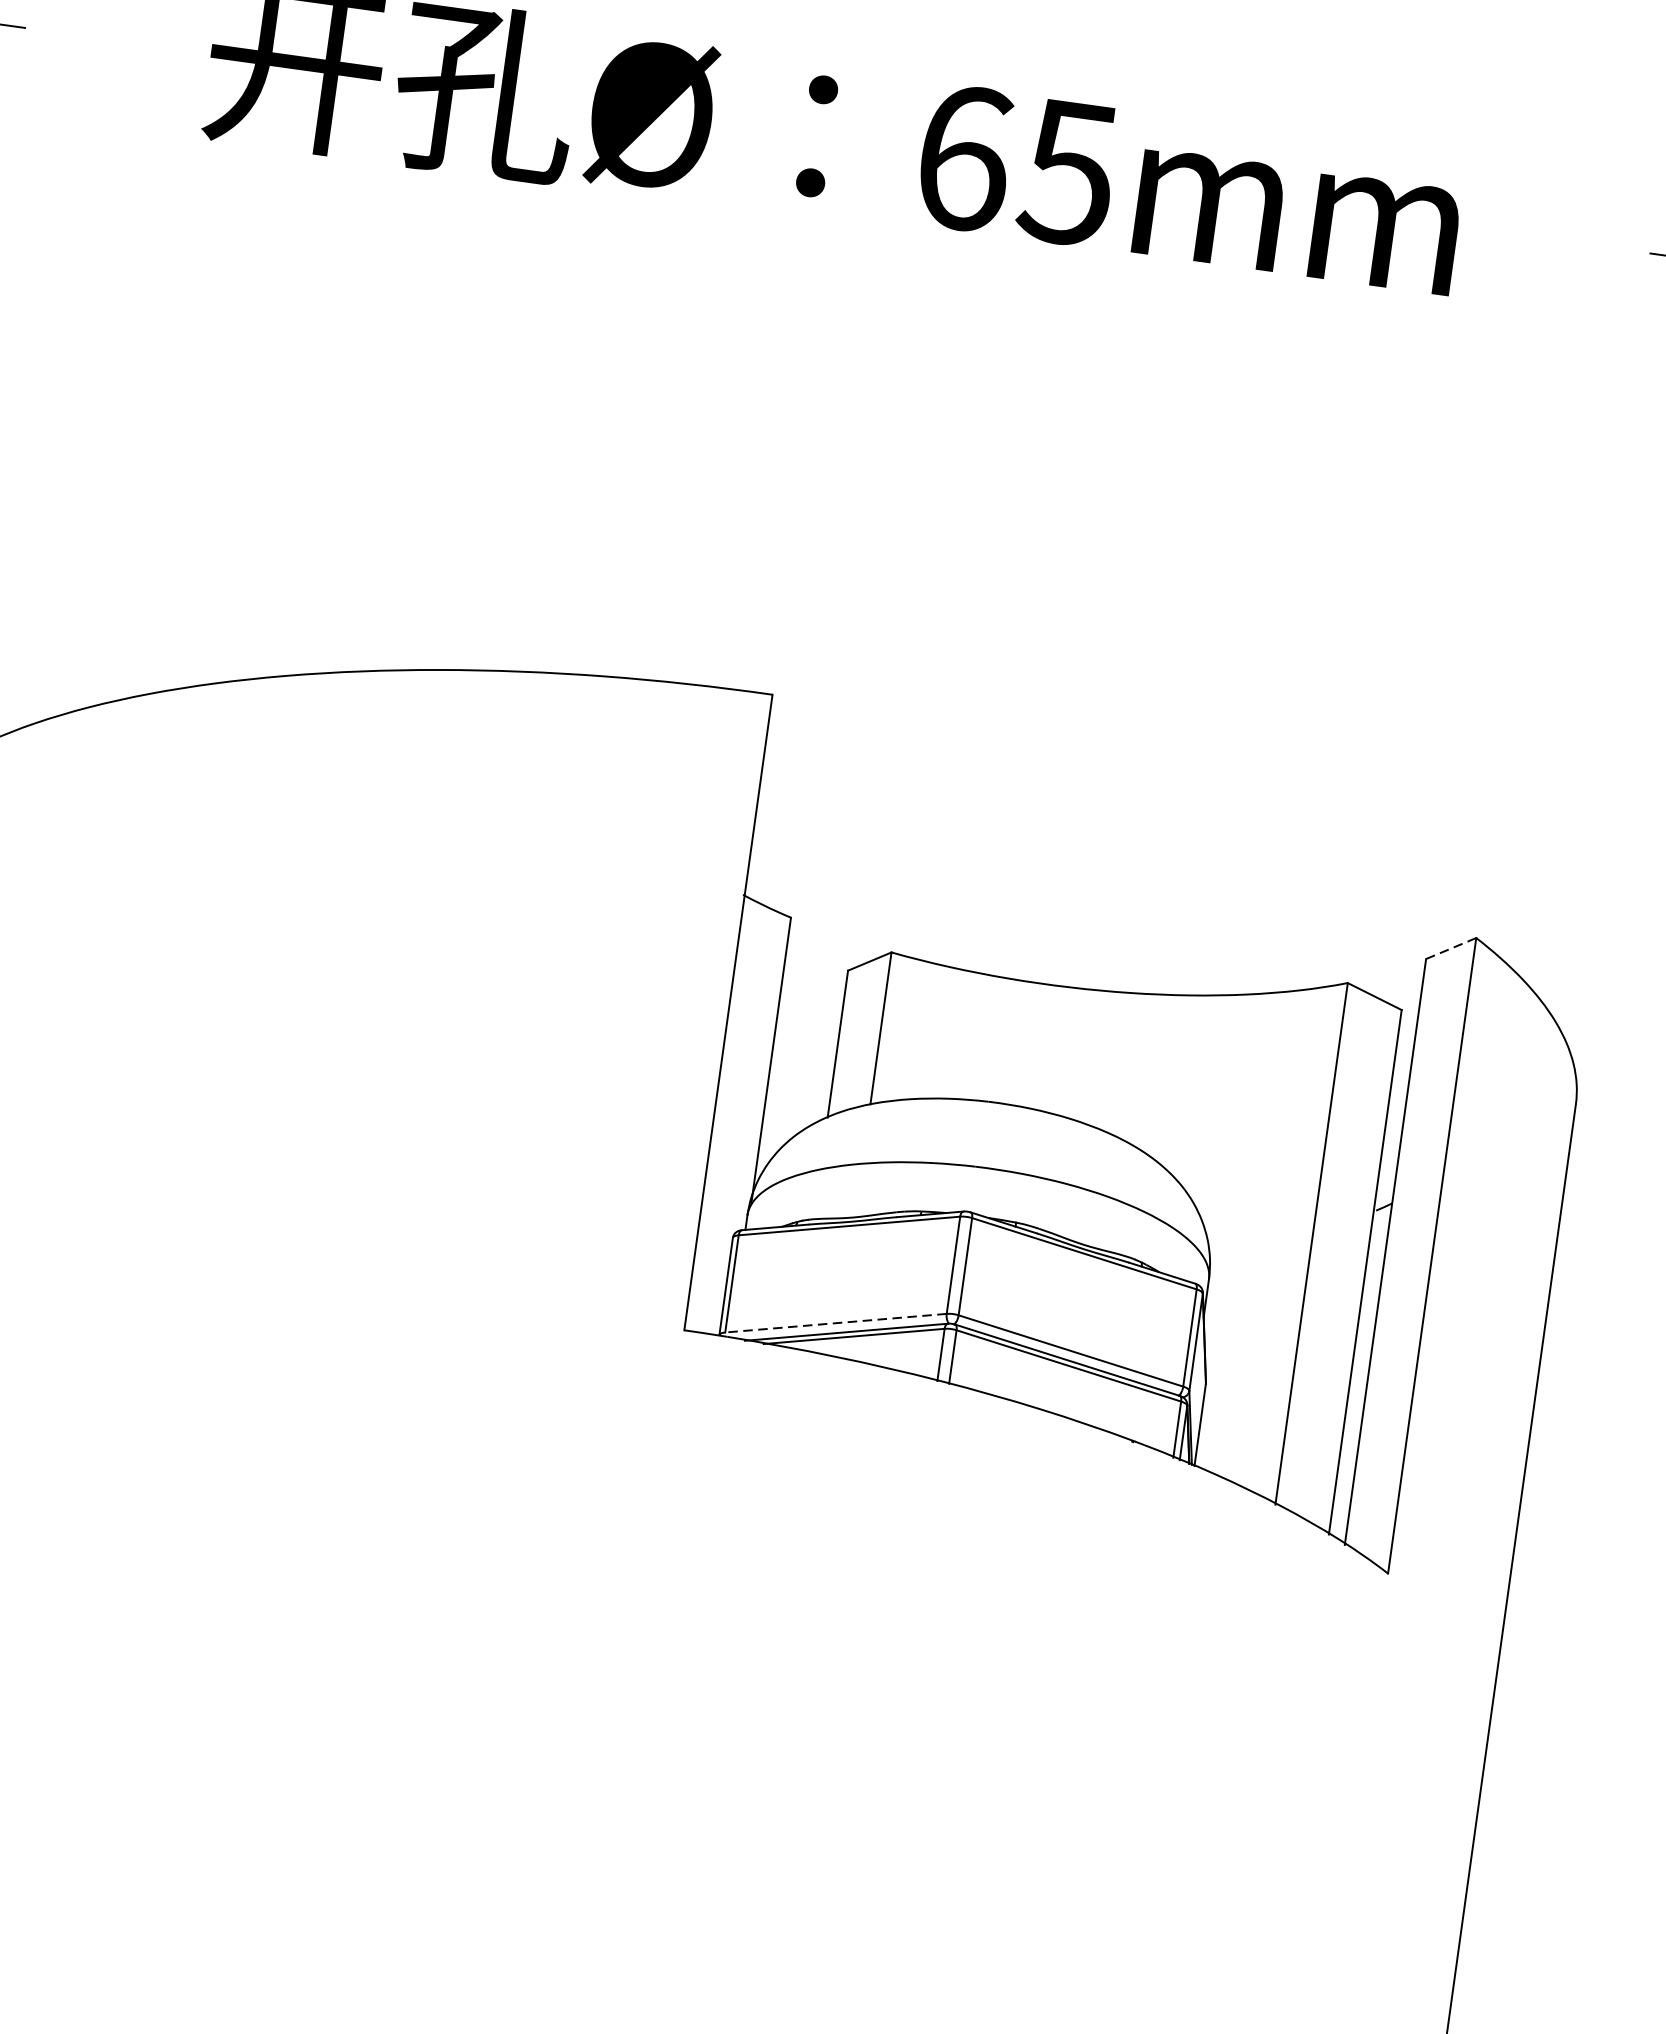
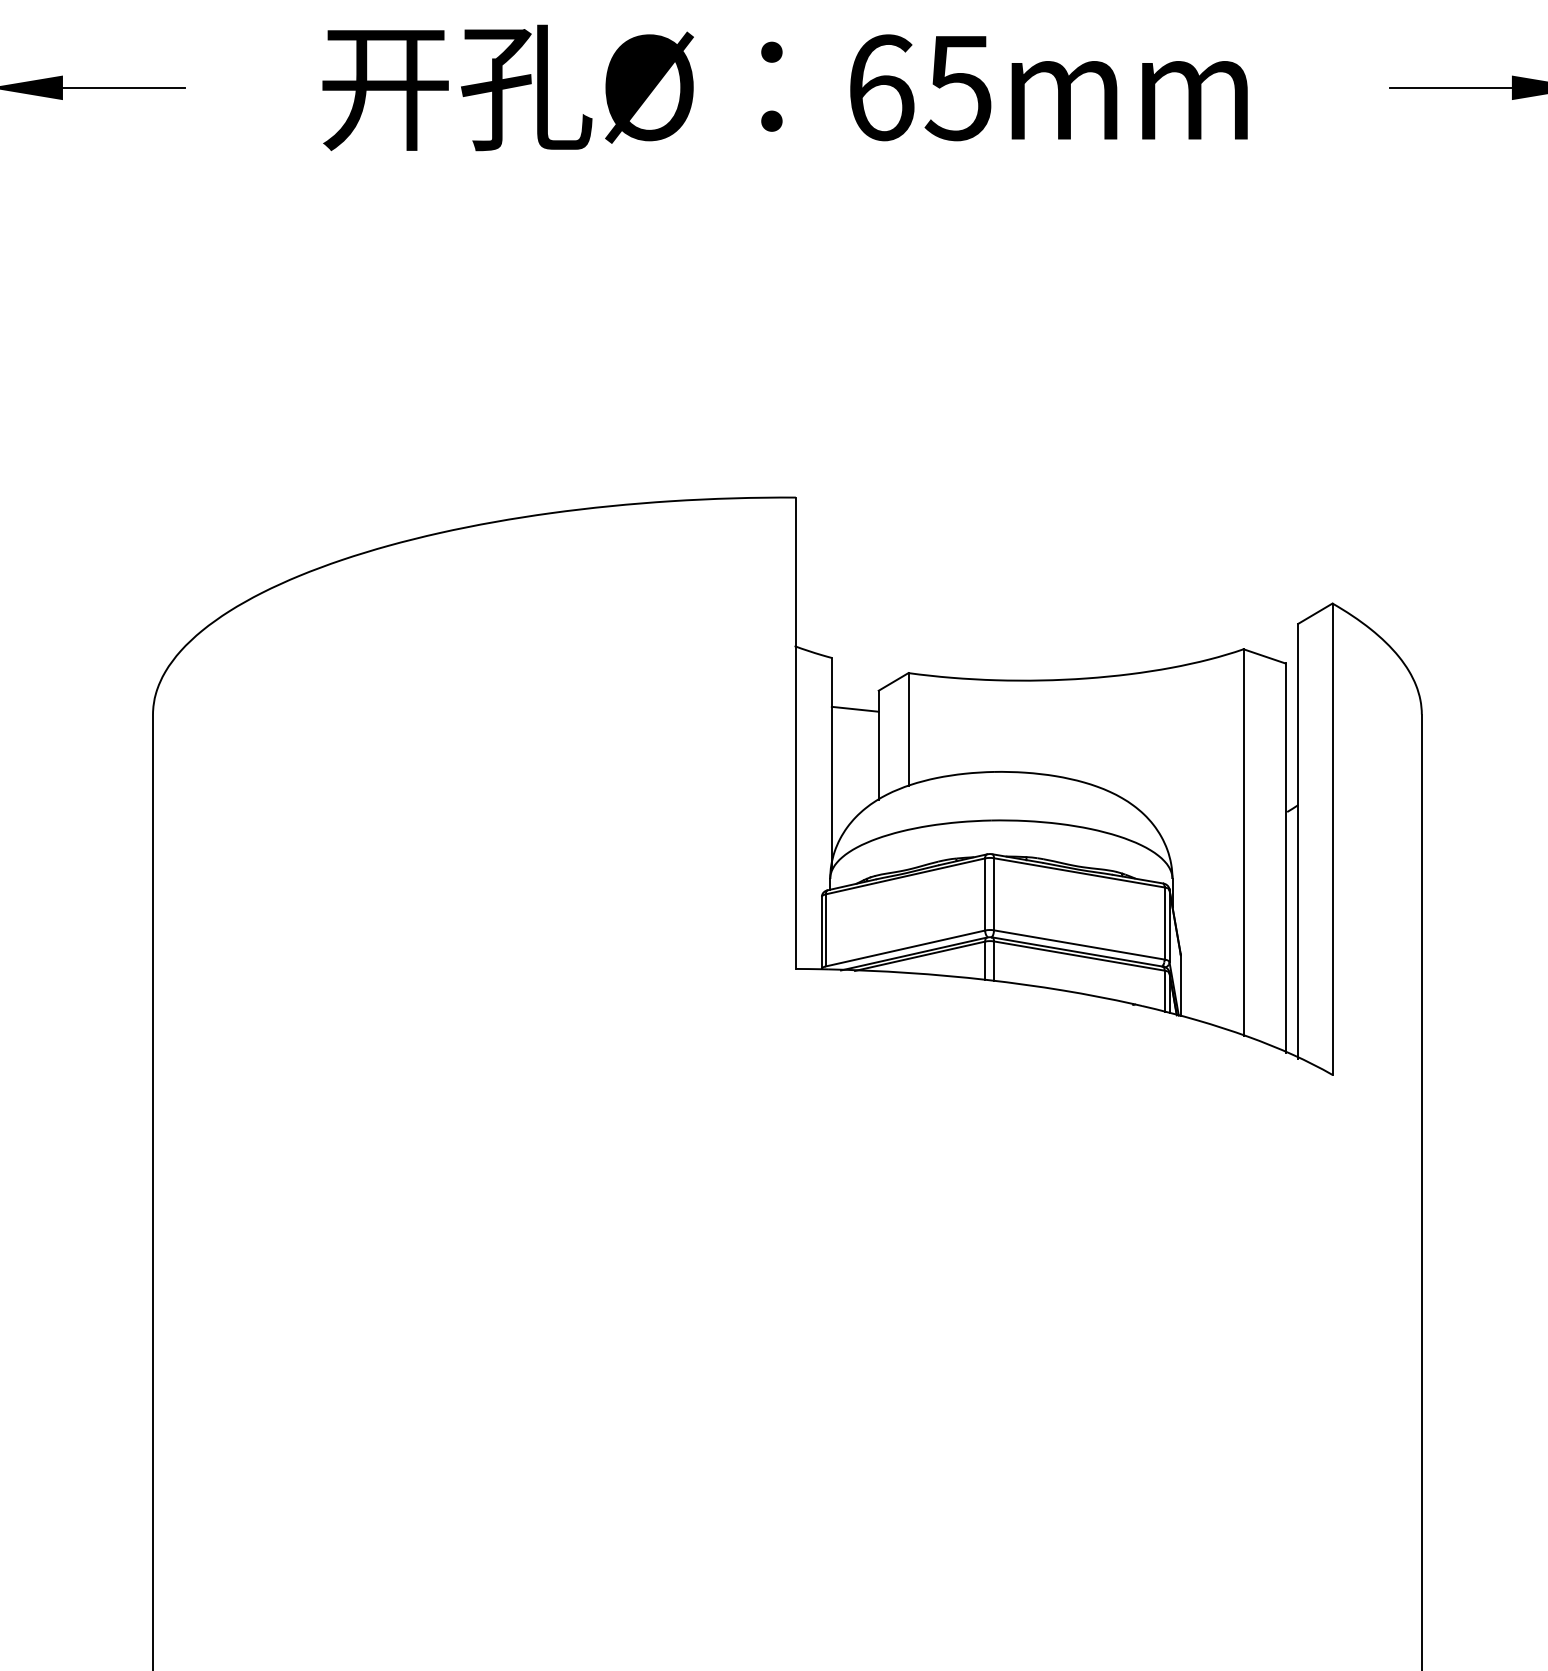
line: (1451, 948) -> (1315, 613), dashed -> solid
line: (812, 990) -> (854, 708), added
line: (835, 1323) -> (905, 948), dashed -> solid

